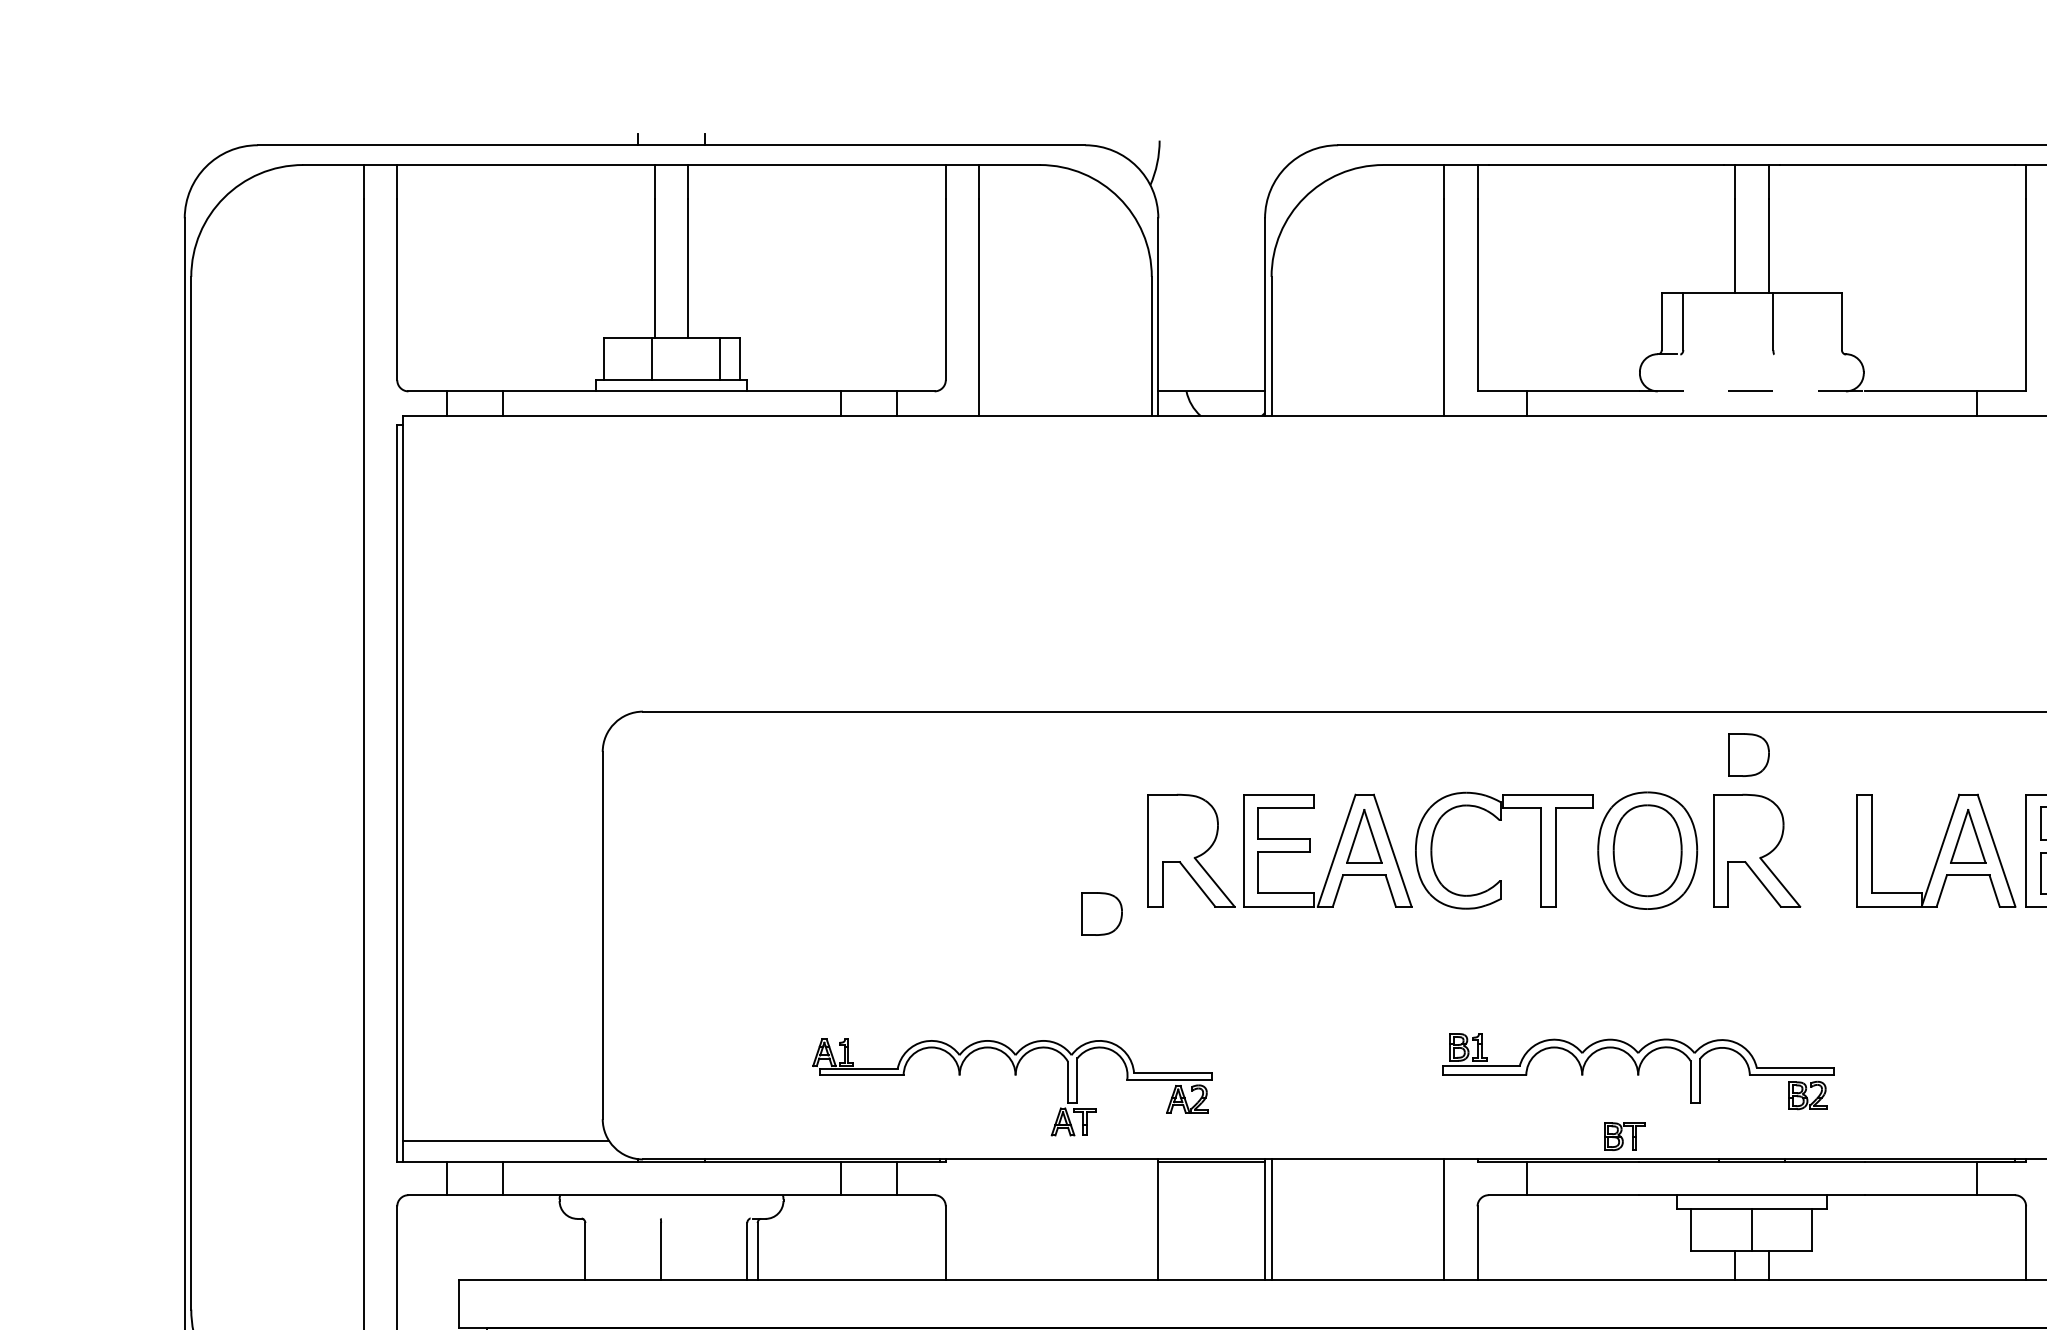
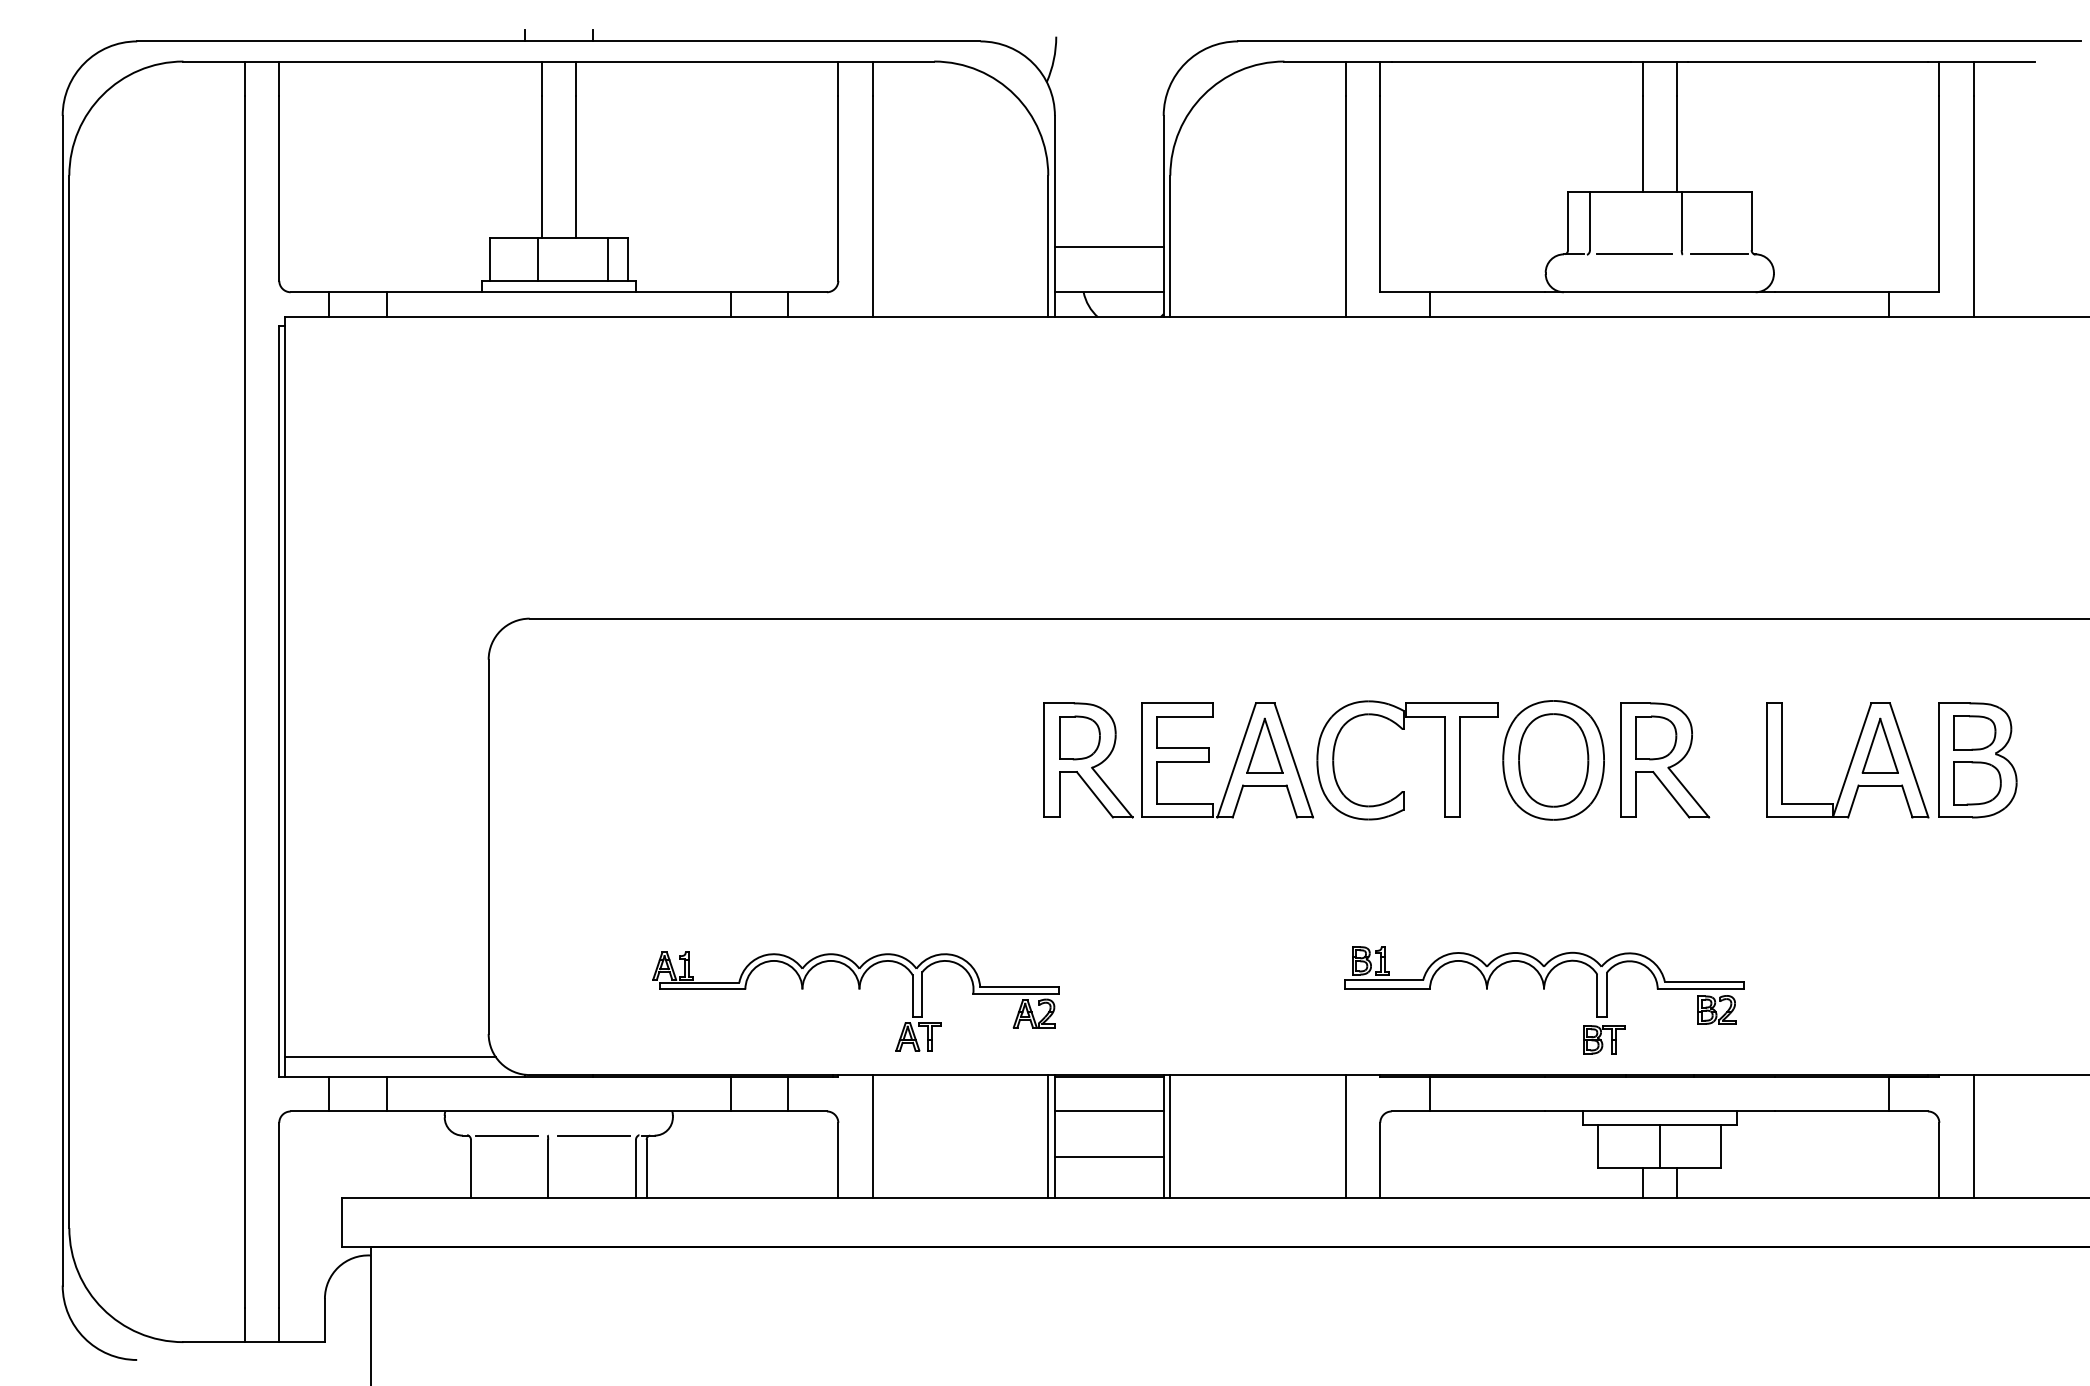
line: (1210, 346) -> (1108, 246), added
line: (1727, 354) -> (1634, 254), added
line: (1810, 354) -> (1719, 254), added
line: (1752, 391) -> (1660, 292), dashed -> solid
part: (1749, 754) -> (1656, 737), moved
part: (1101, 913) -> (1079, 737), moved
part: (1014, 1075) -> (858, 989), moved
part: (1624, 1136) -> (1604, 1039), moved
line: (1210, 1195) -> (1108, 1111), added
line: (620, 1218) -> (506, 1135), added
line: (705, 1218) -> (593, 1135), added
line: (979, 1219) -> (872, 1136), added
line: (1152, 1219) -> (1048, 1136), added
line: (1210, 1240) -> (1108, 1157), added

